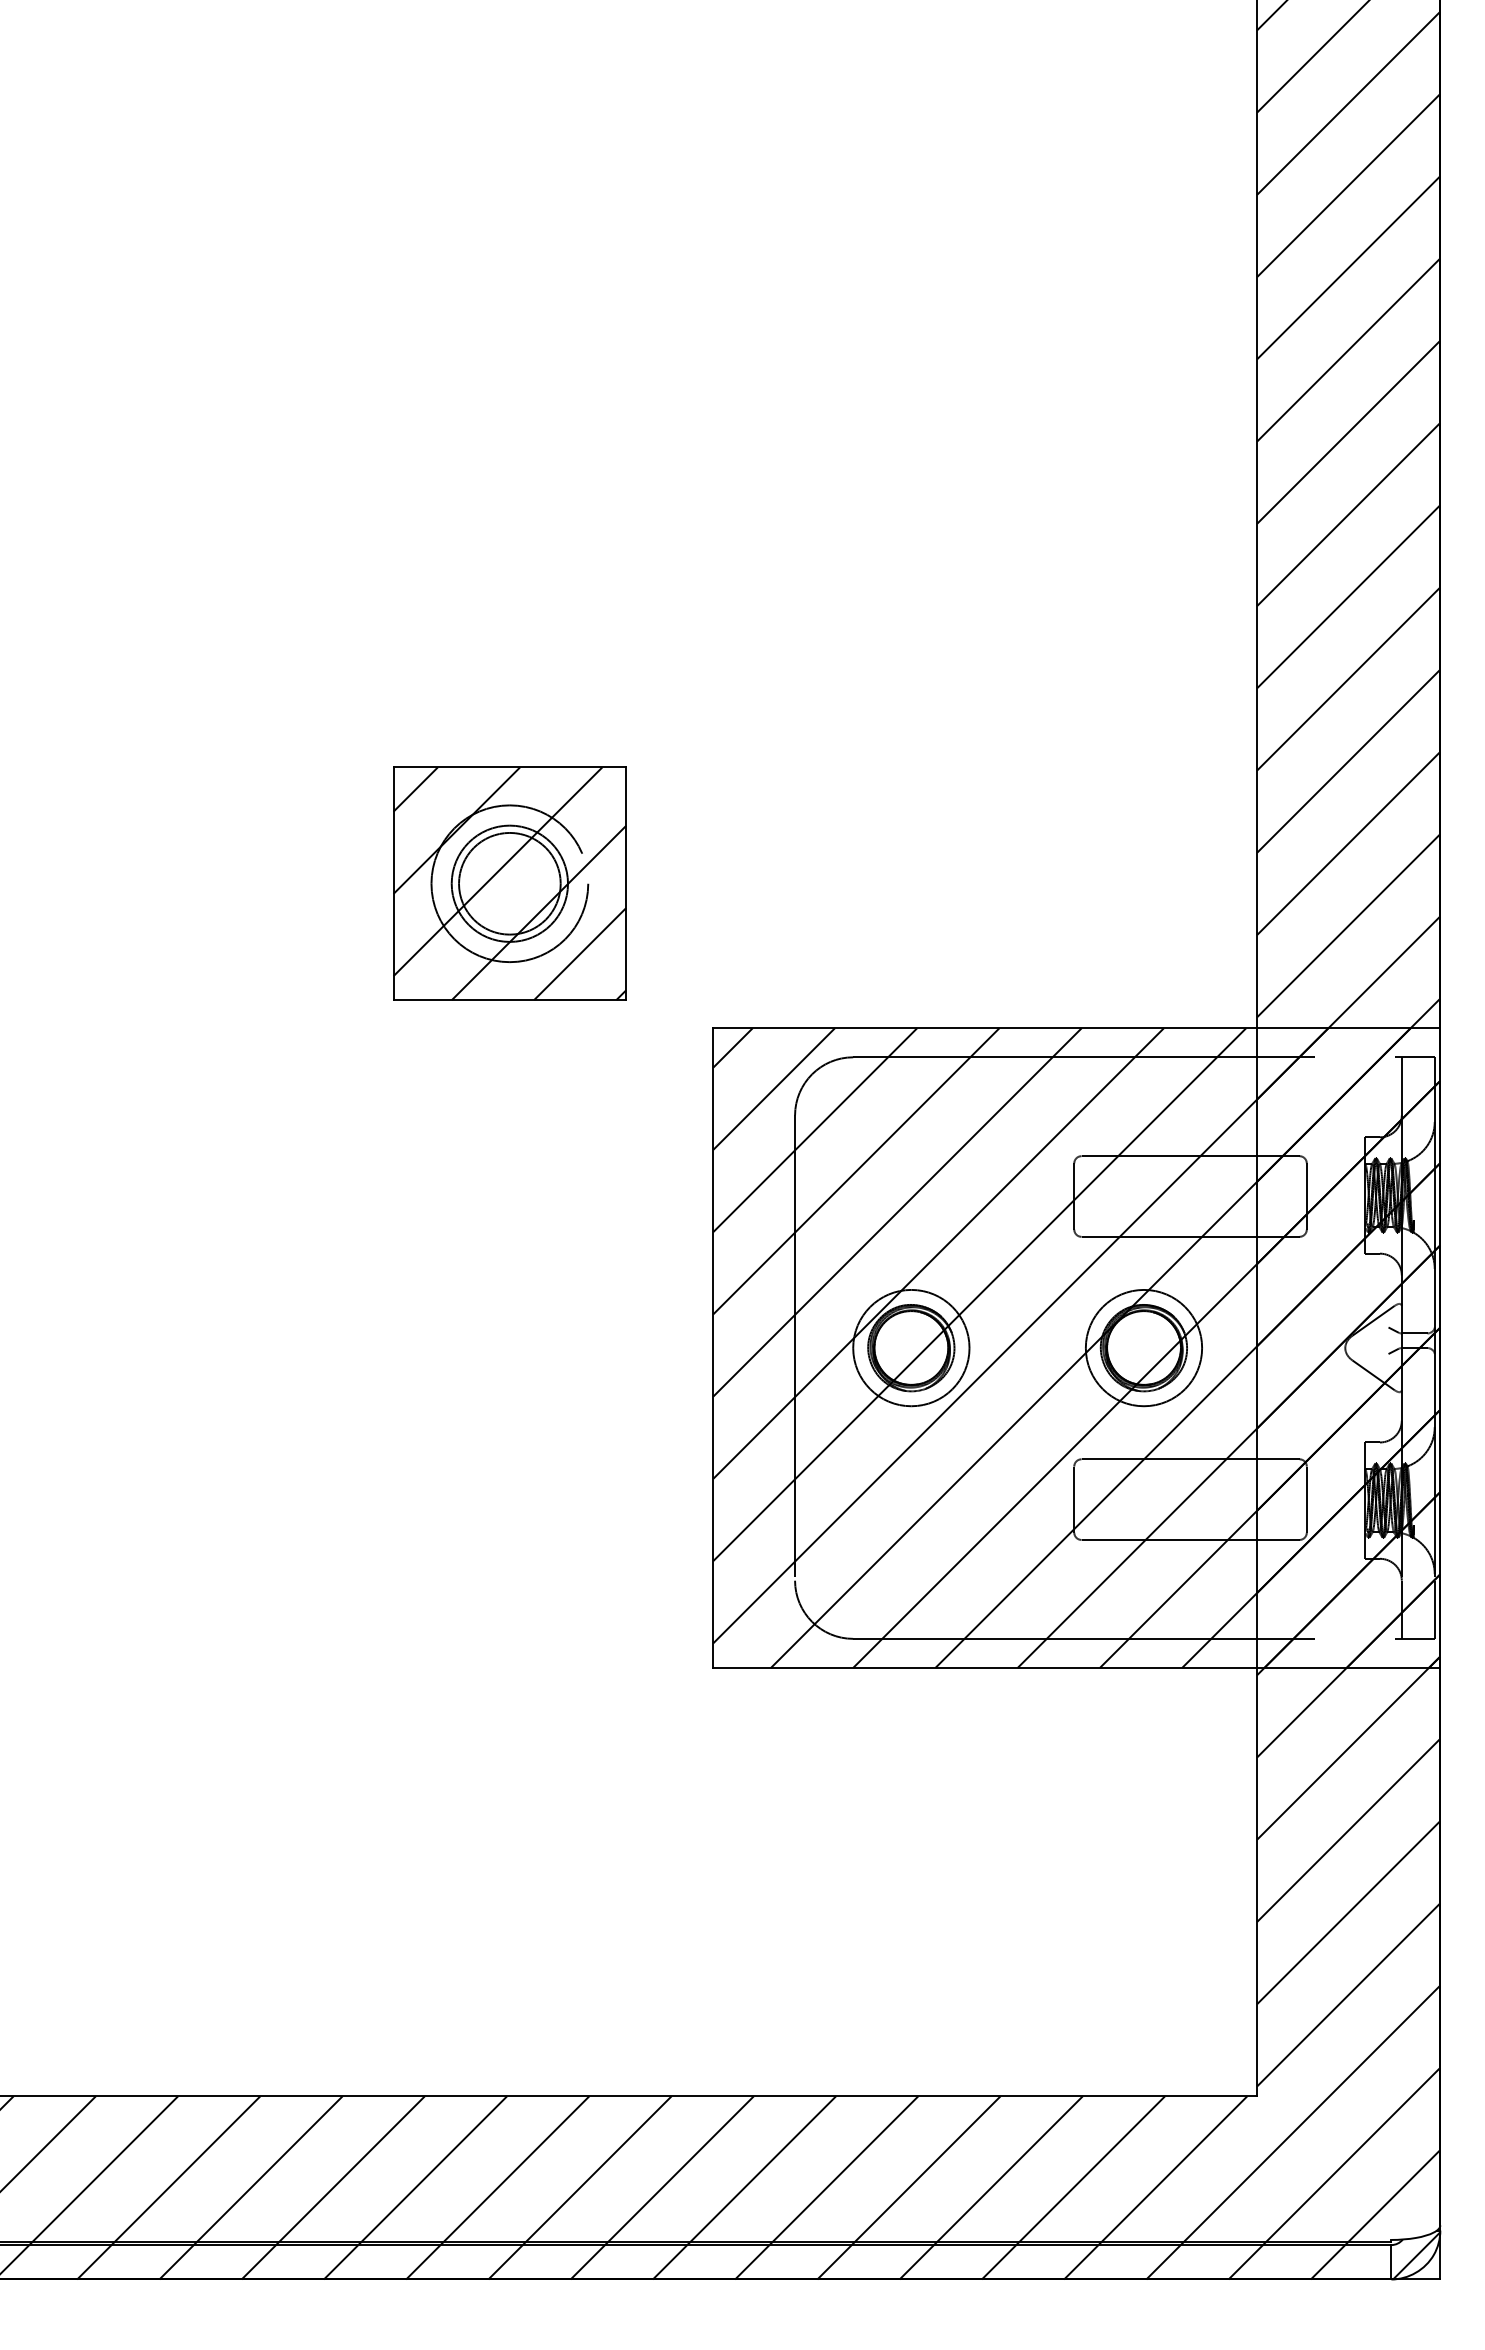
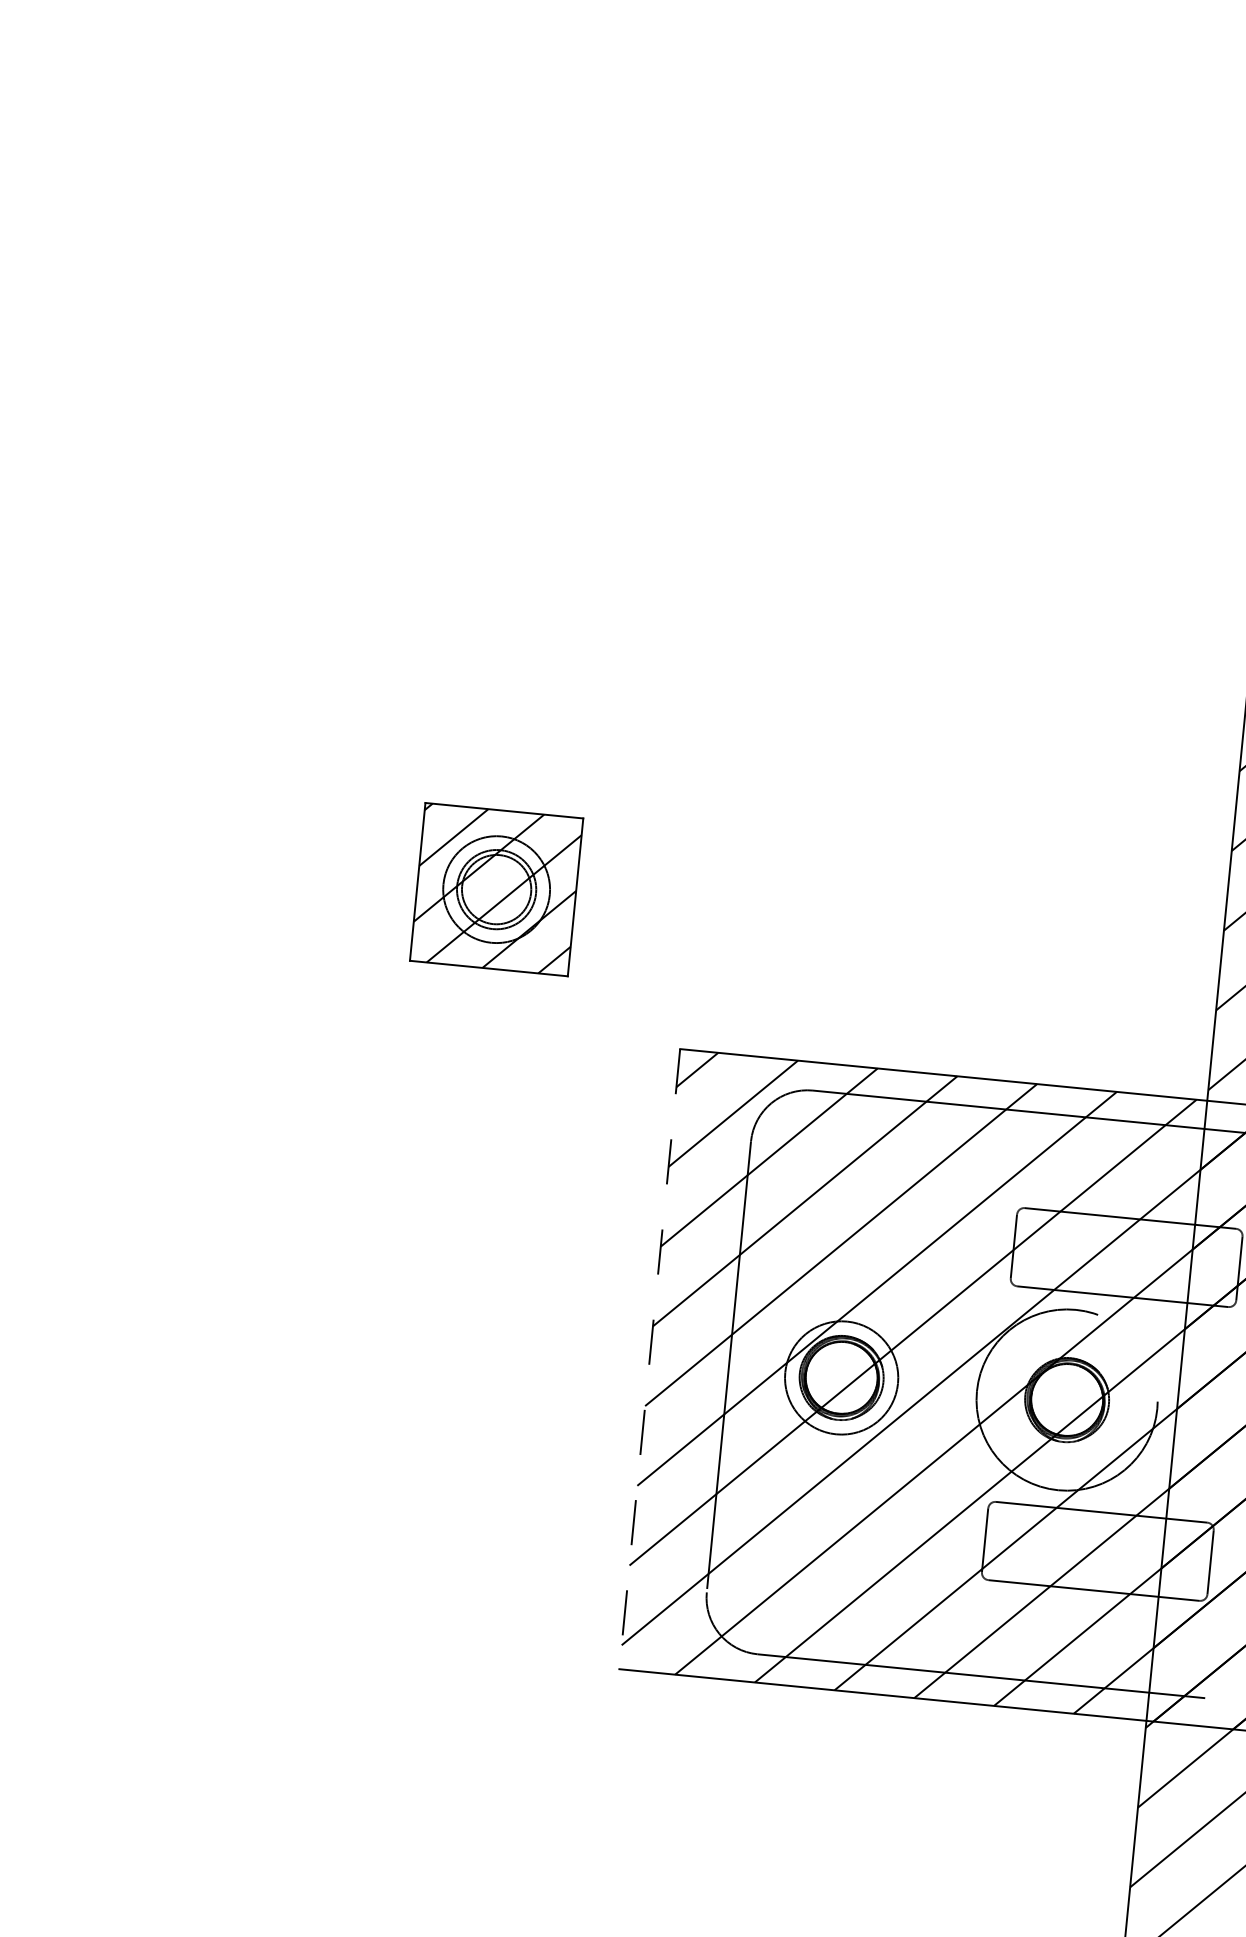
part: (509, 883) -> (496, 889), size x0.7
circle: (1143, 1347) -> (1066, 1399), size x1.6
line: (713, 1348) -> (649, 1359), solid -> dashed

